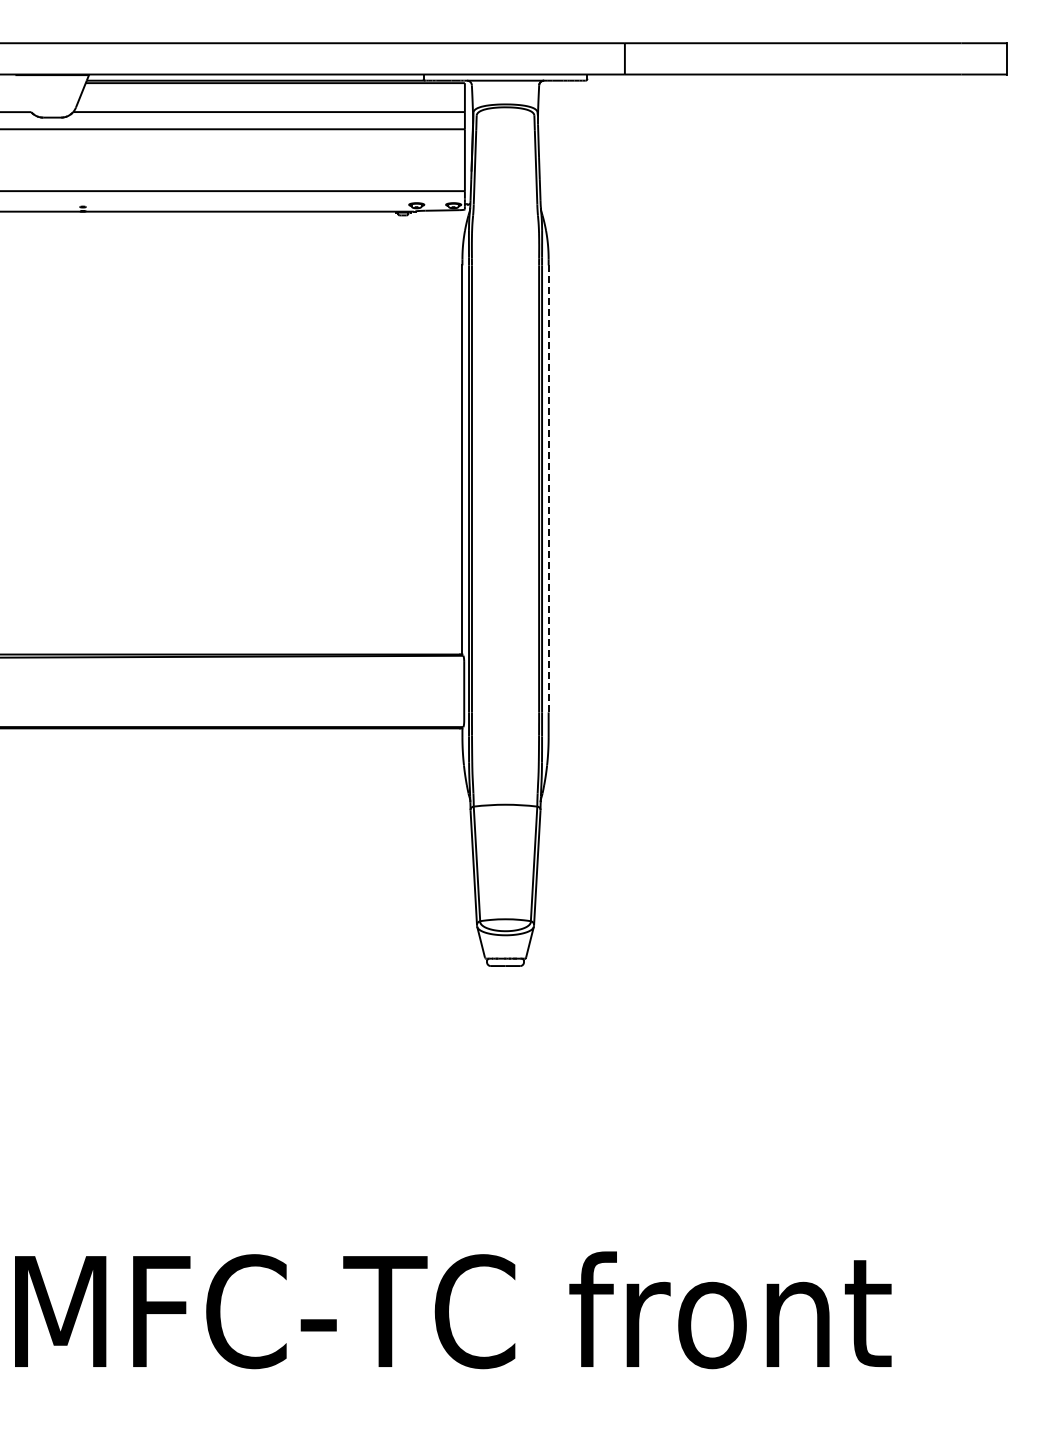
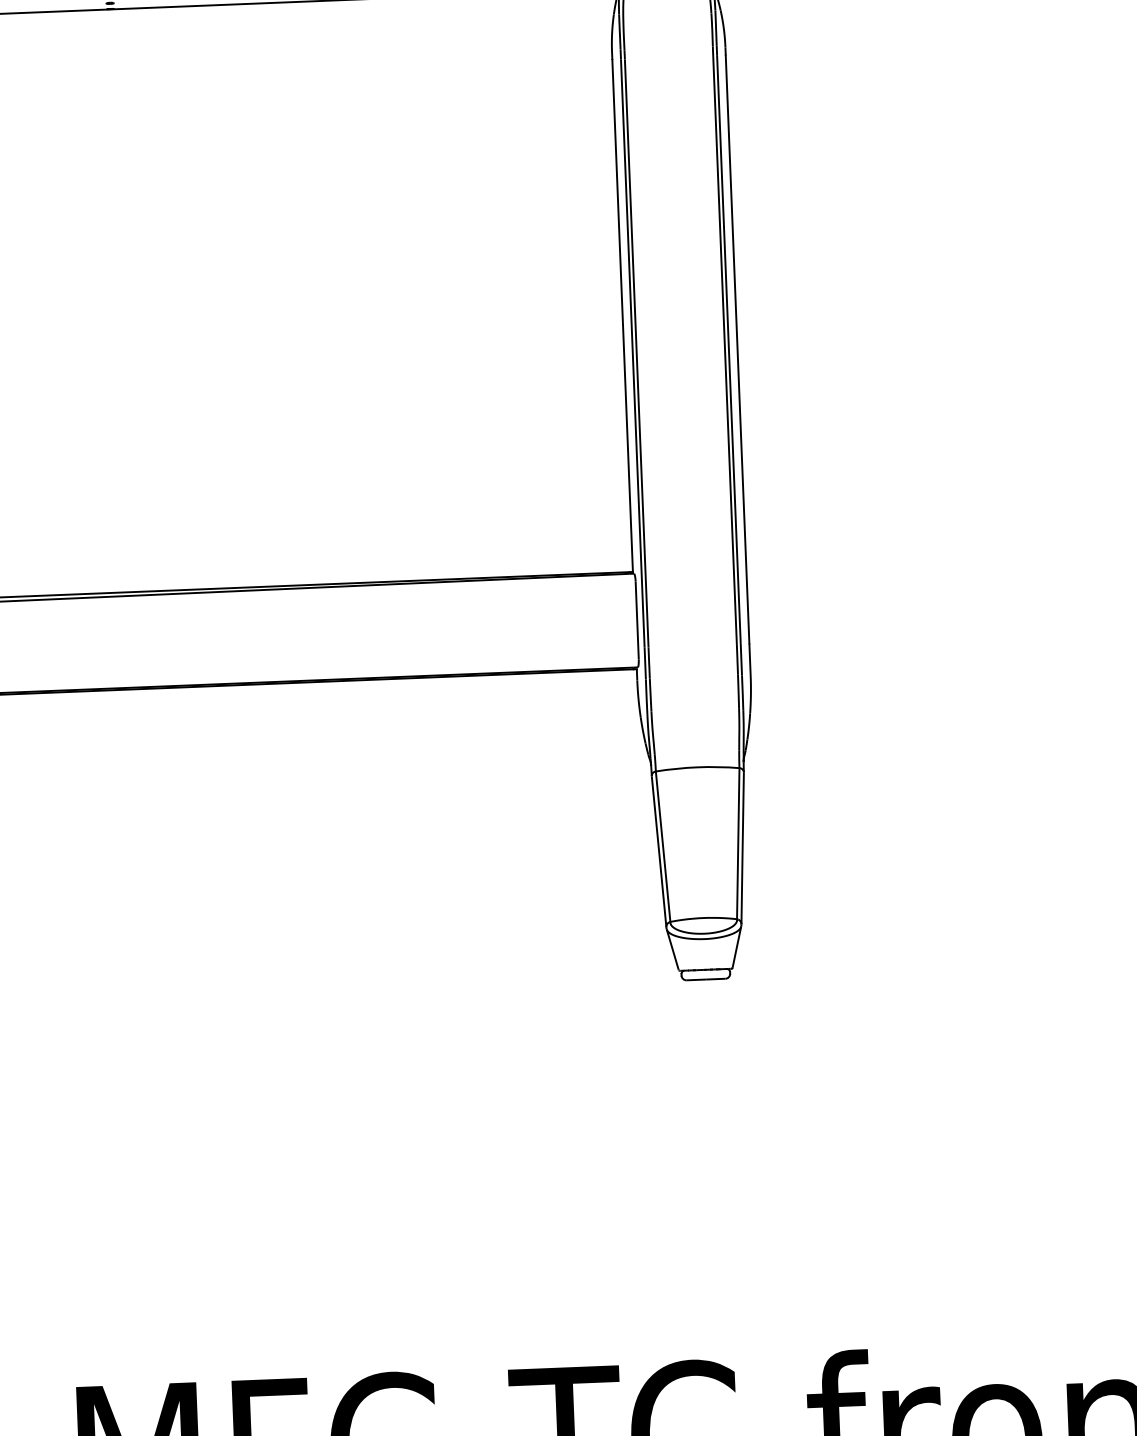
line: (548, 489) -> (737, 350), dashed -> solid

